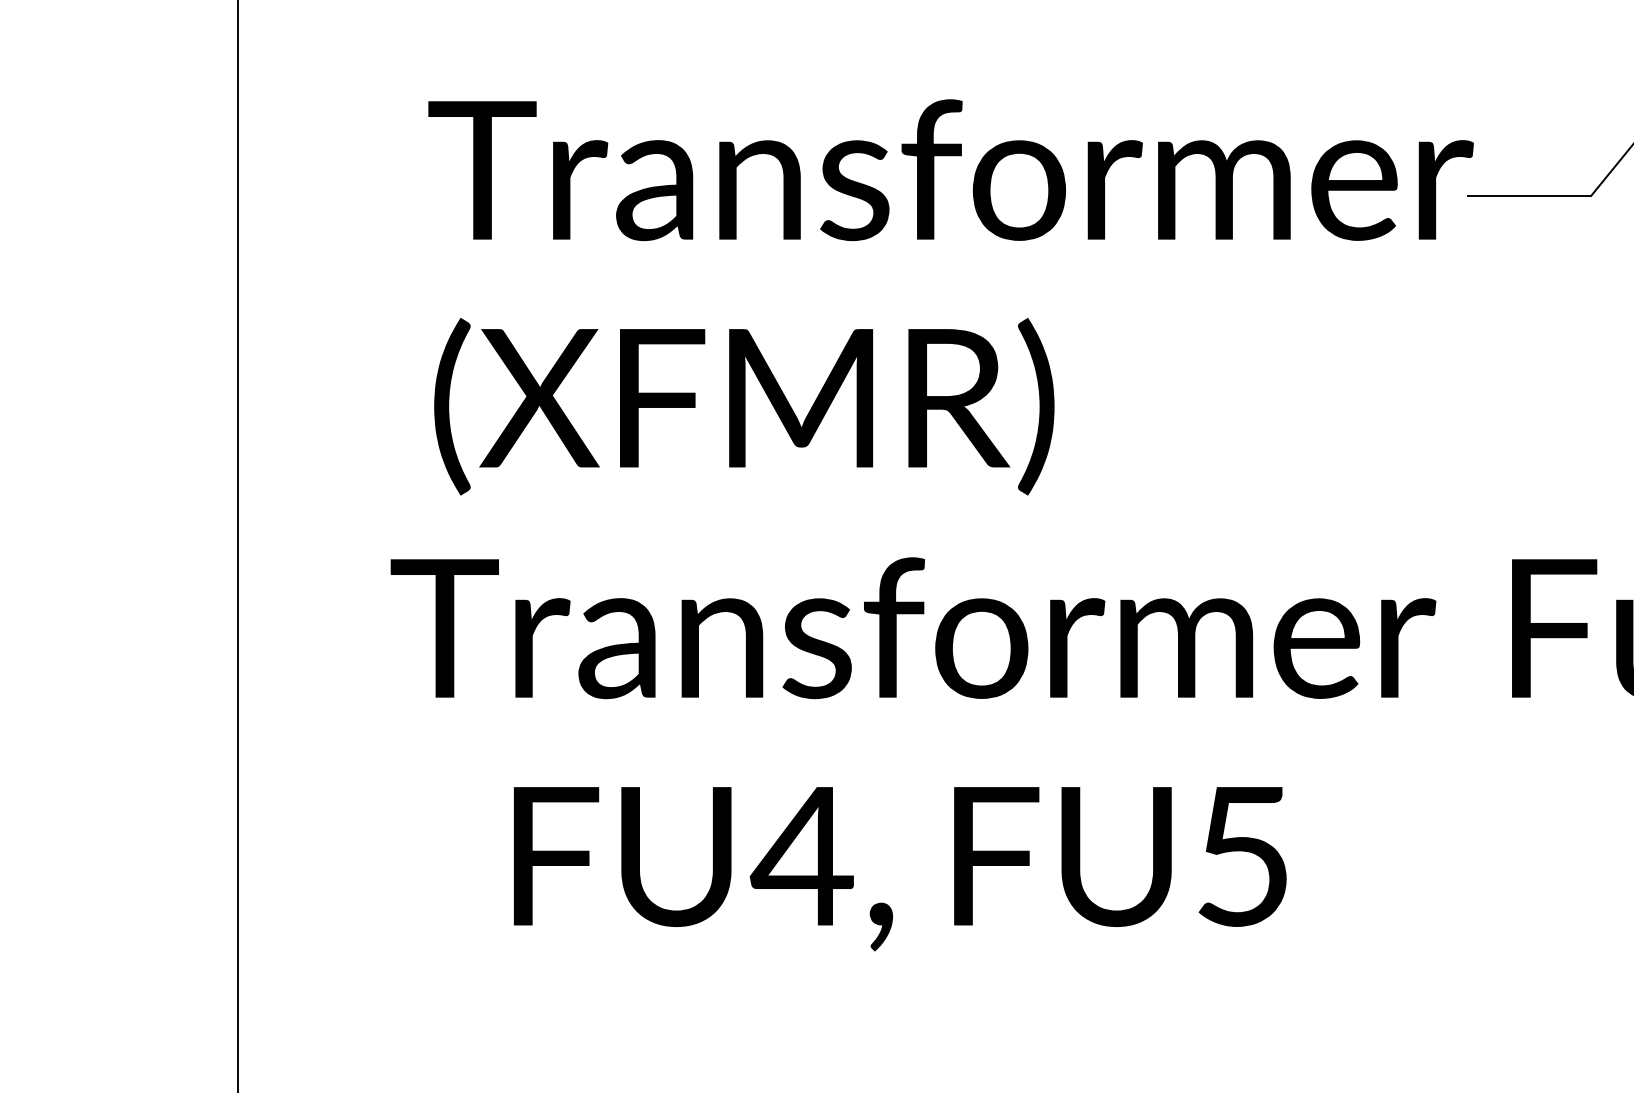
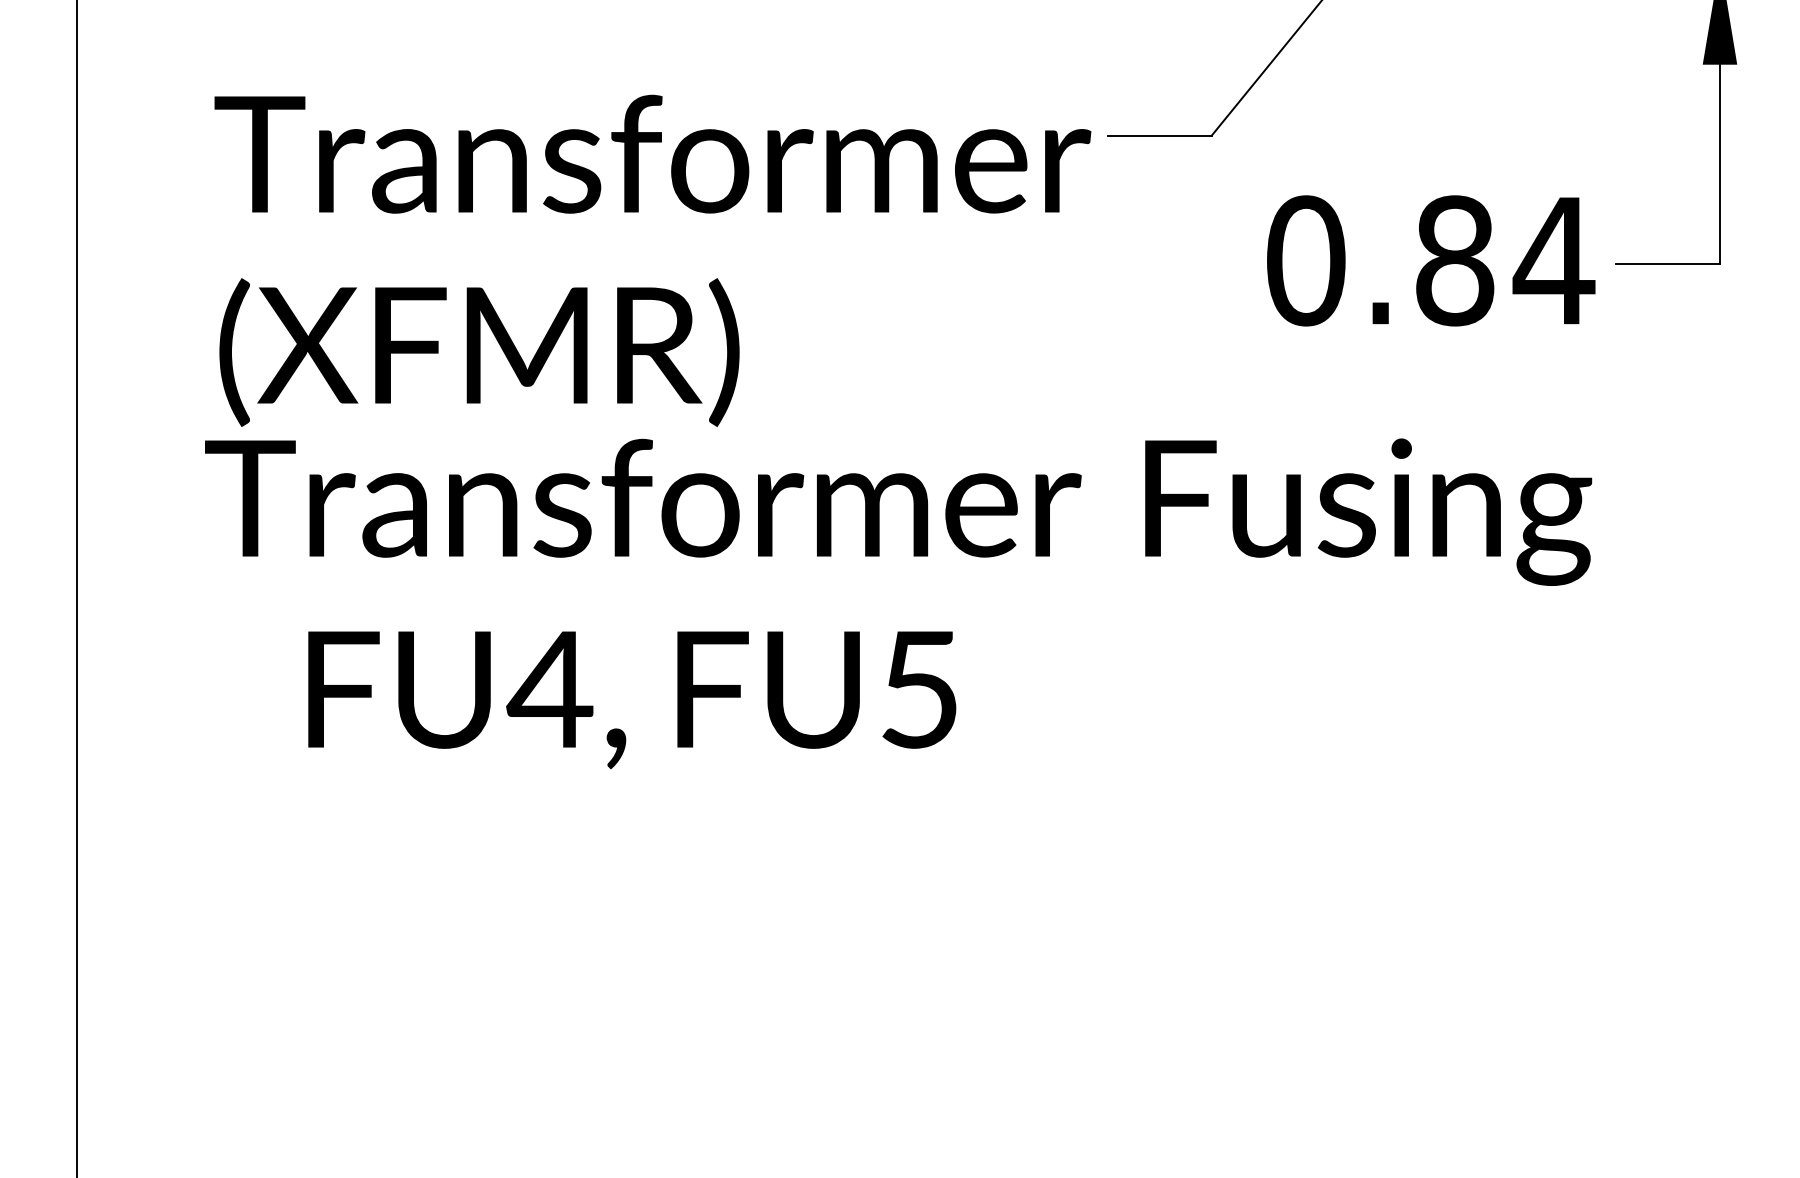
text: (950, 296) -> (652, 260), moved

